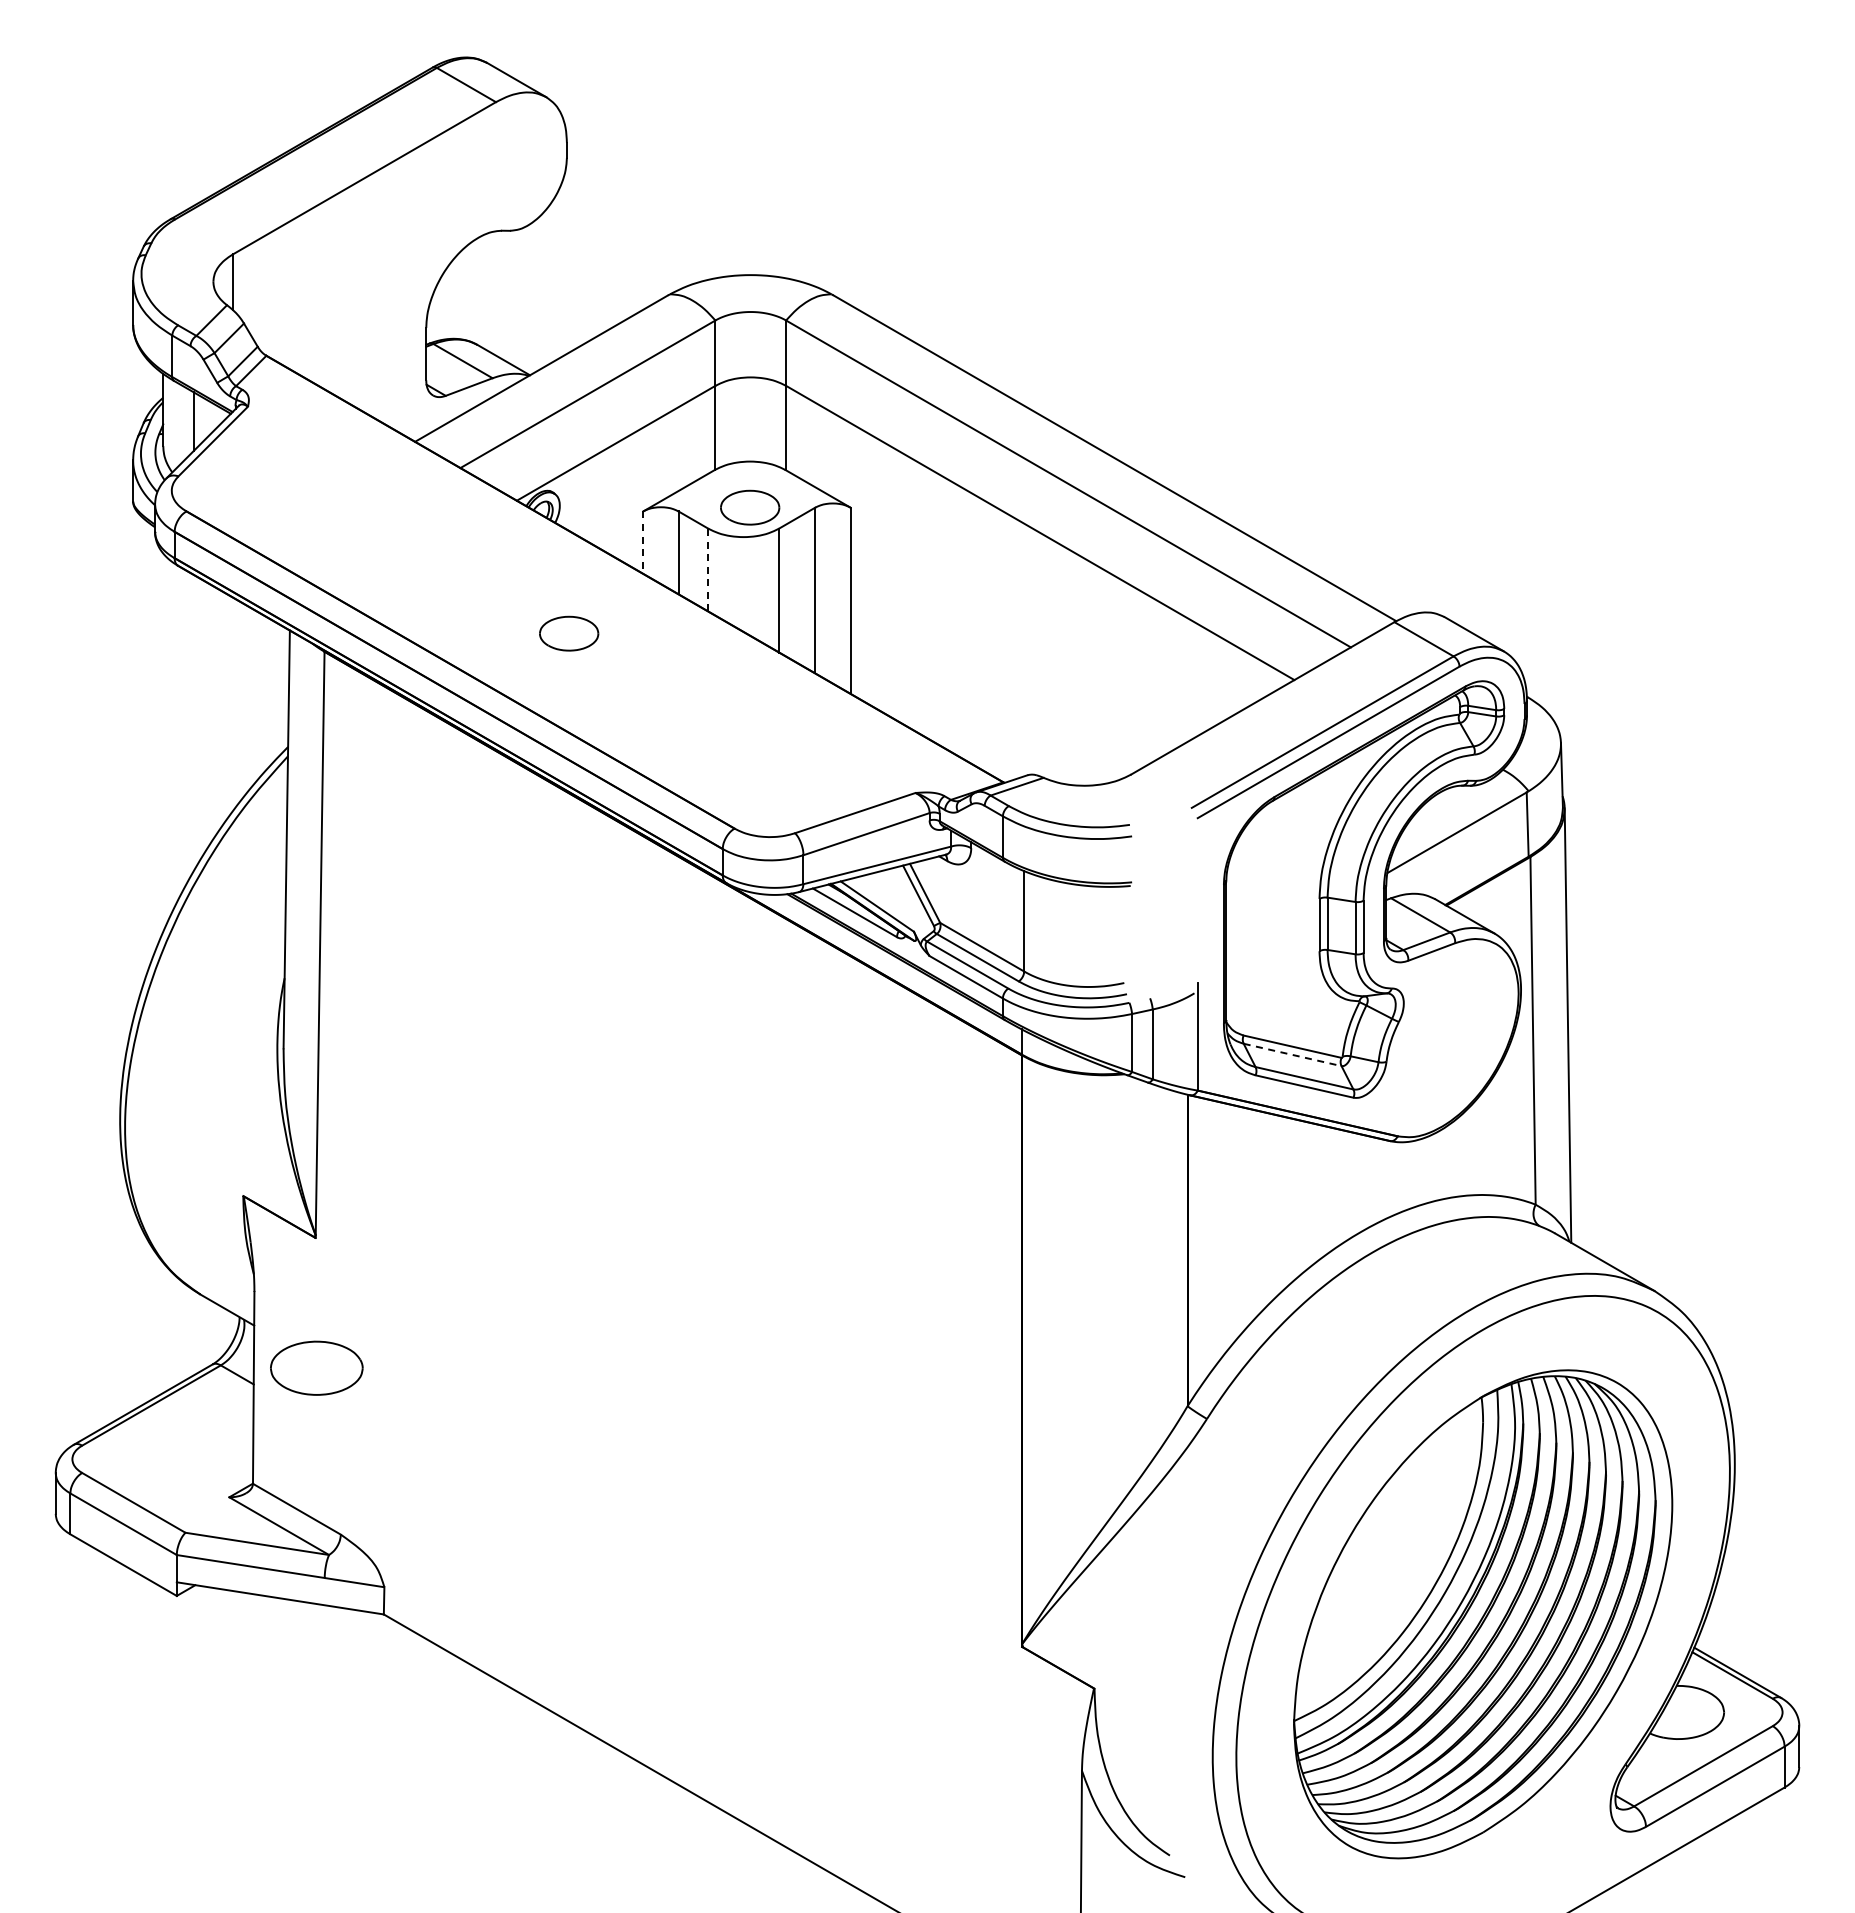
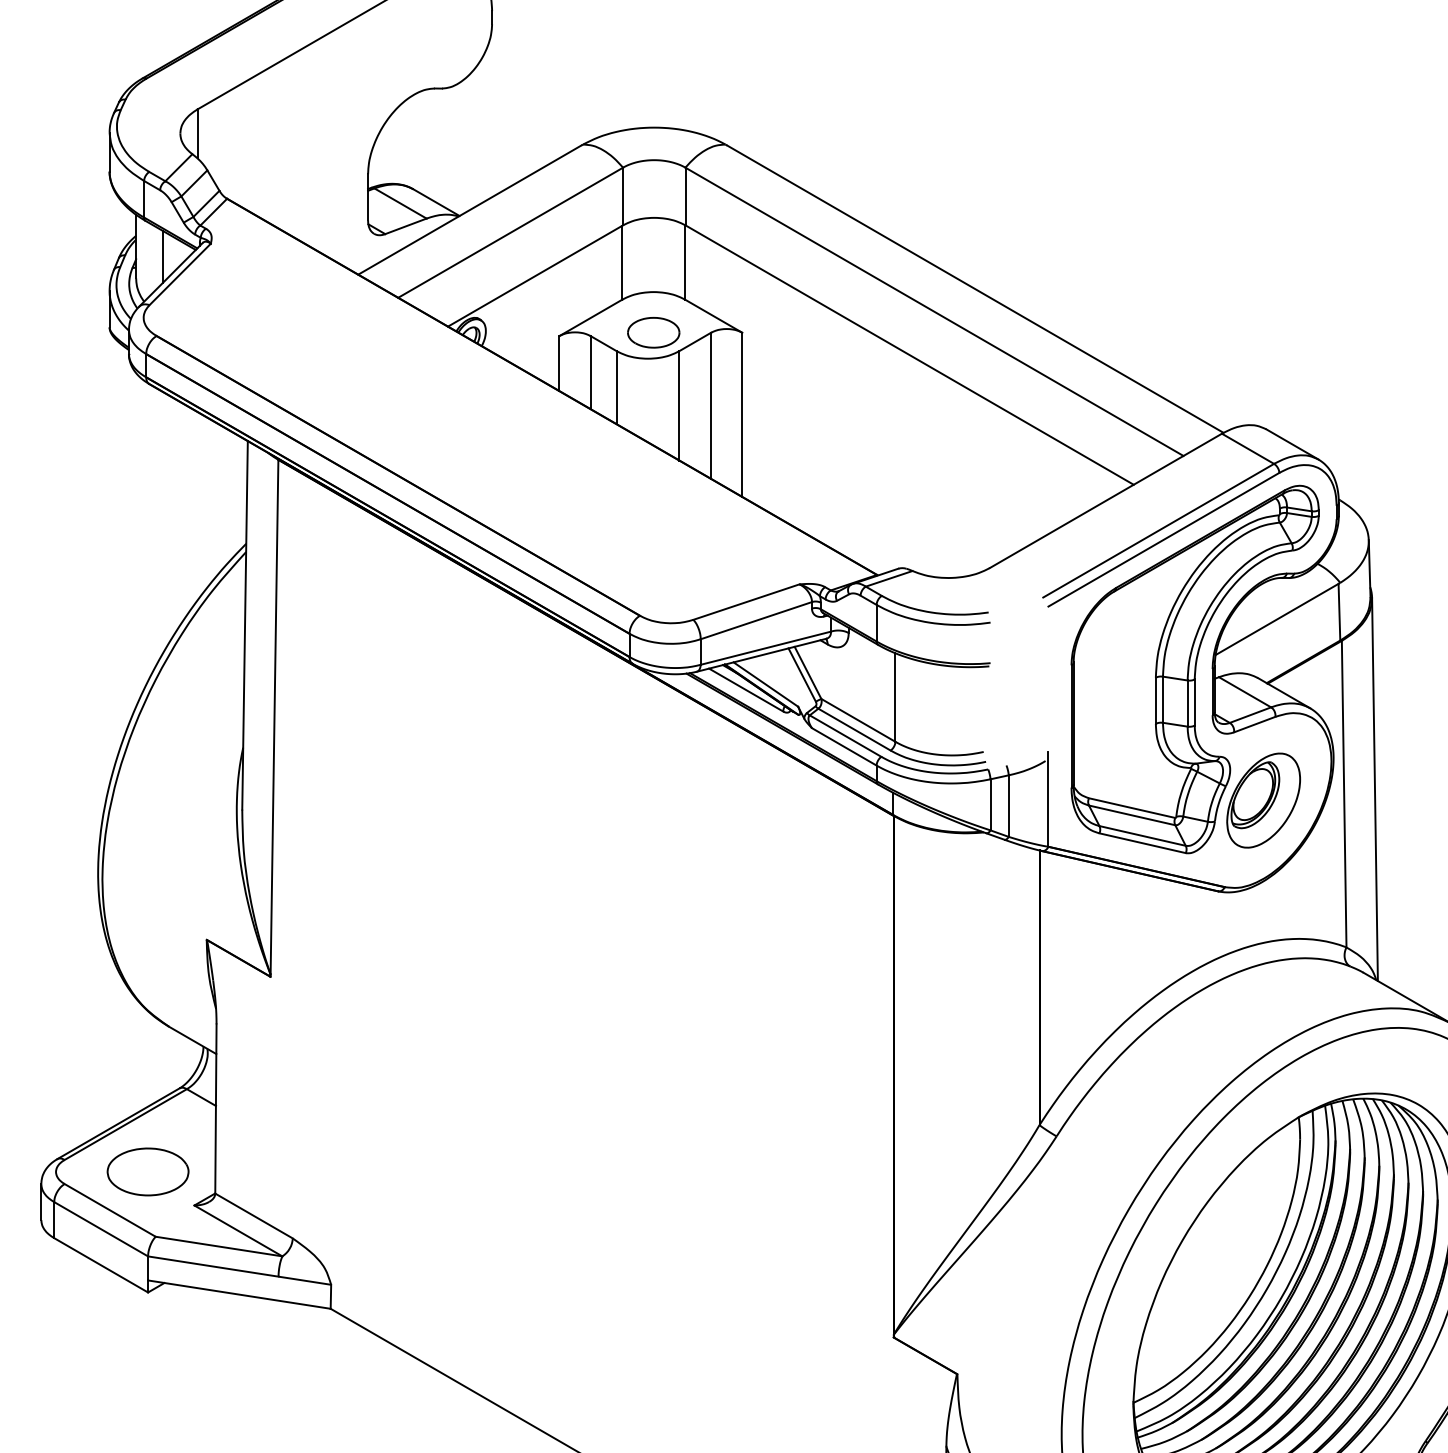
line: (643, 543) -> (559, 364), dashed -> solid
line: (708, 569) -> (616, 387), dashed -> solid
part: (569, 633) -> (494, 443), removed
part: (1441, 1038) -> (1263, 800), added
line: (1293, 1055) -> (1132, 815), dashed -> solid
part: (316, 1367) -> (147, 1171), moved

